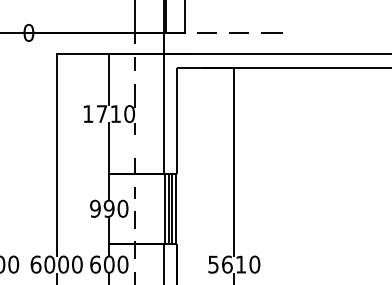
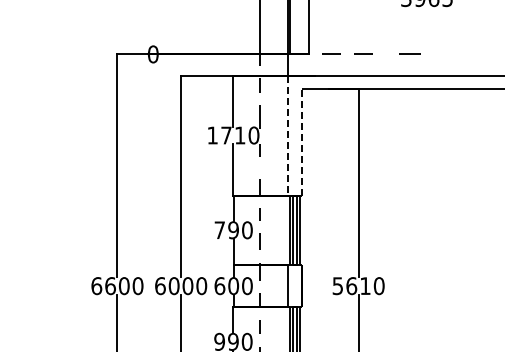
line: (271, 32) -> (409, 53), moved
line: (163, 115) -> (287, 136), solid -> dashed
line: (177, 120) -> (301, 141), solid -> dashed
text: (95, 209) -> (219, 230), 990 -> 790

